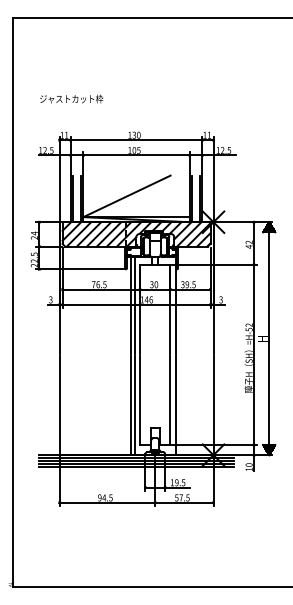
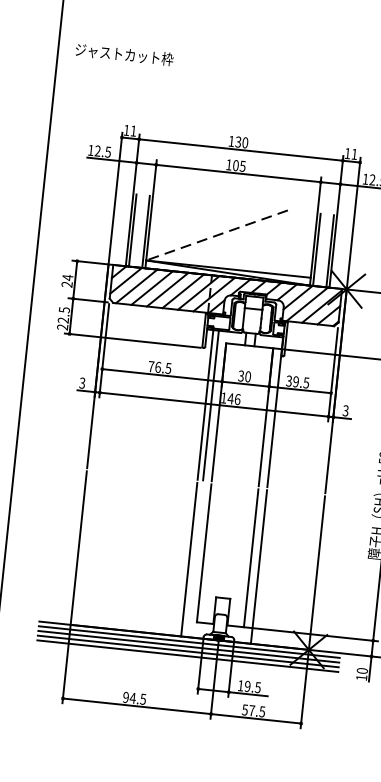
text: (71, 98) -> (124, 53), moved
line: (126, 196) -> (216, 235), solid -> dashed
line: (134, 405) -> (194, 560), removed

